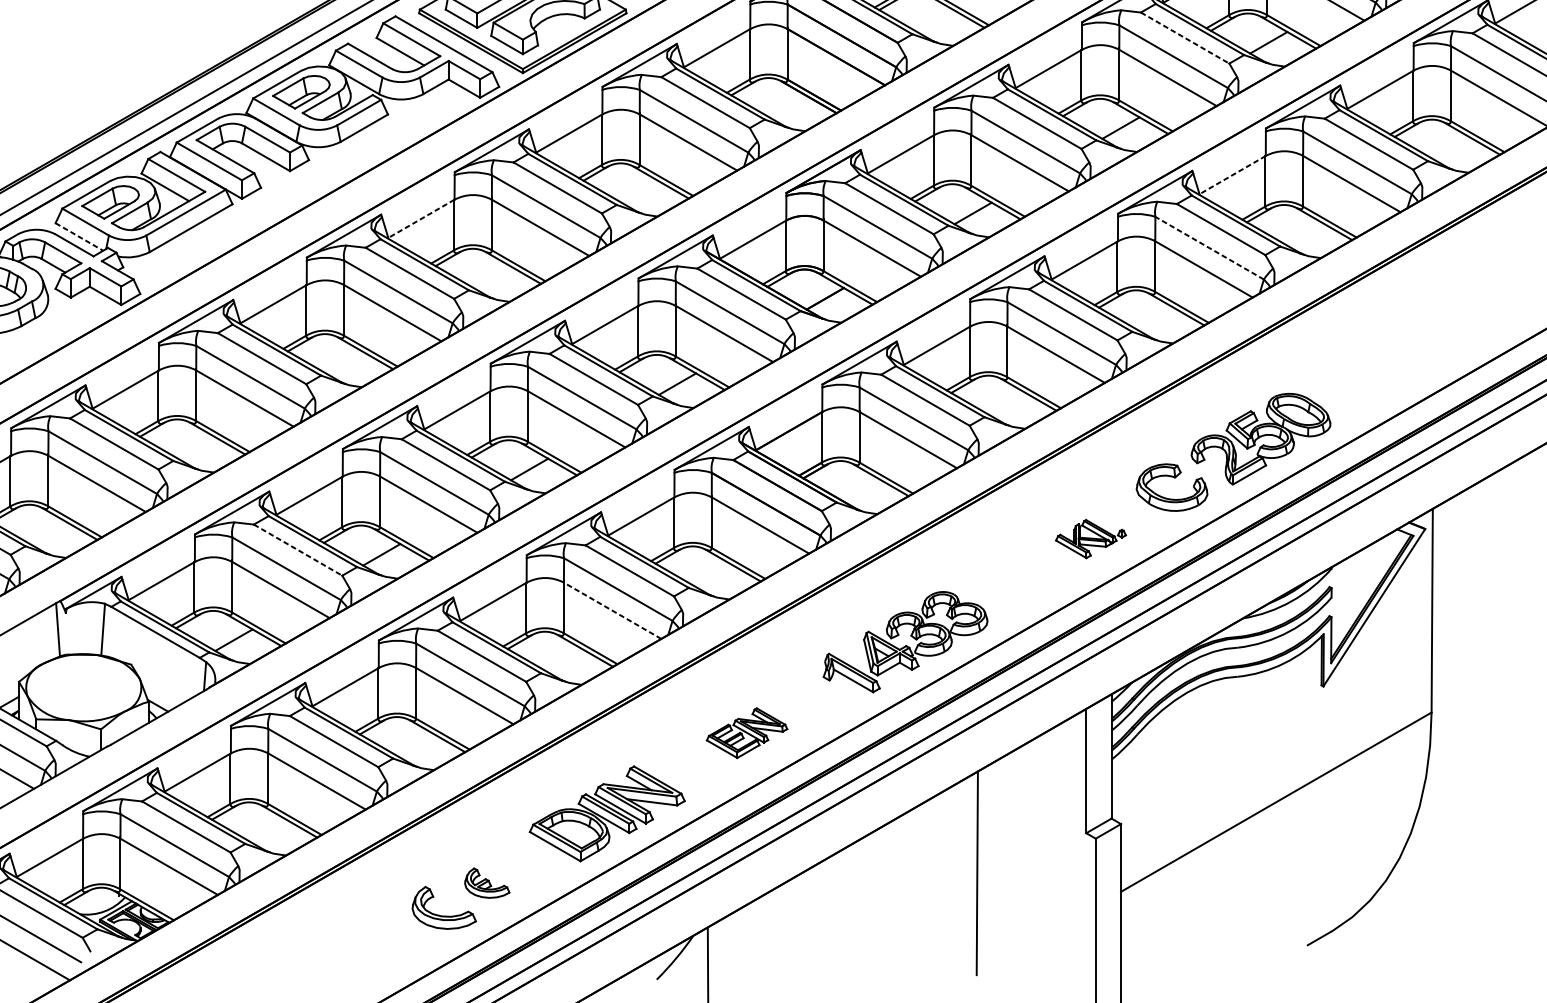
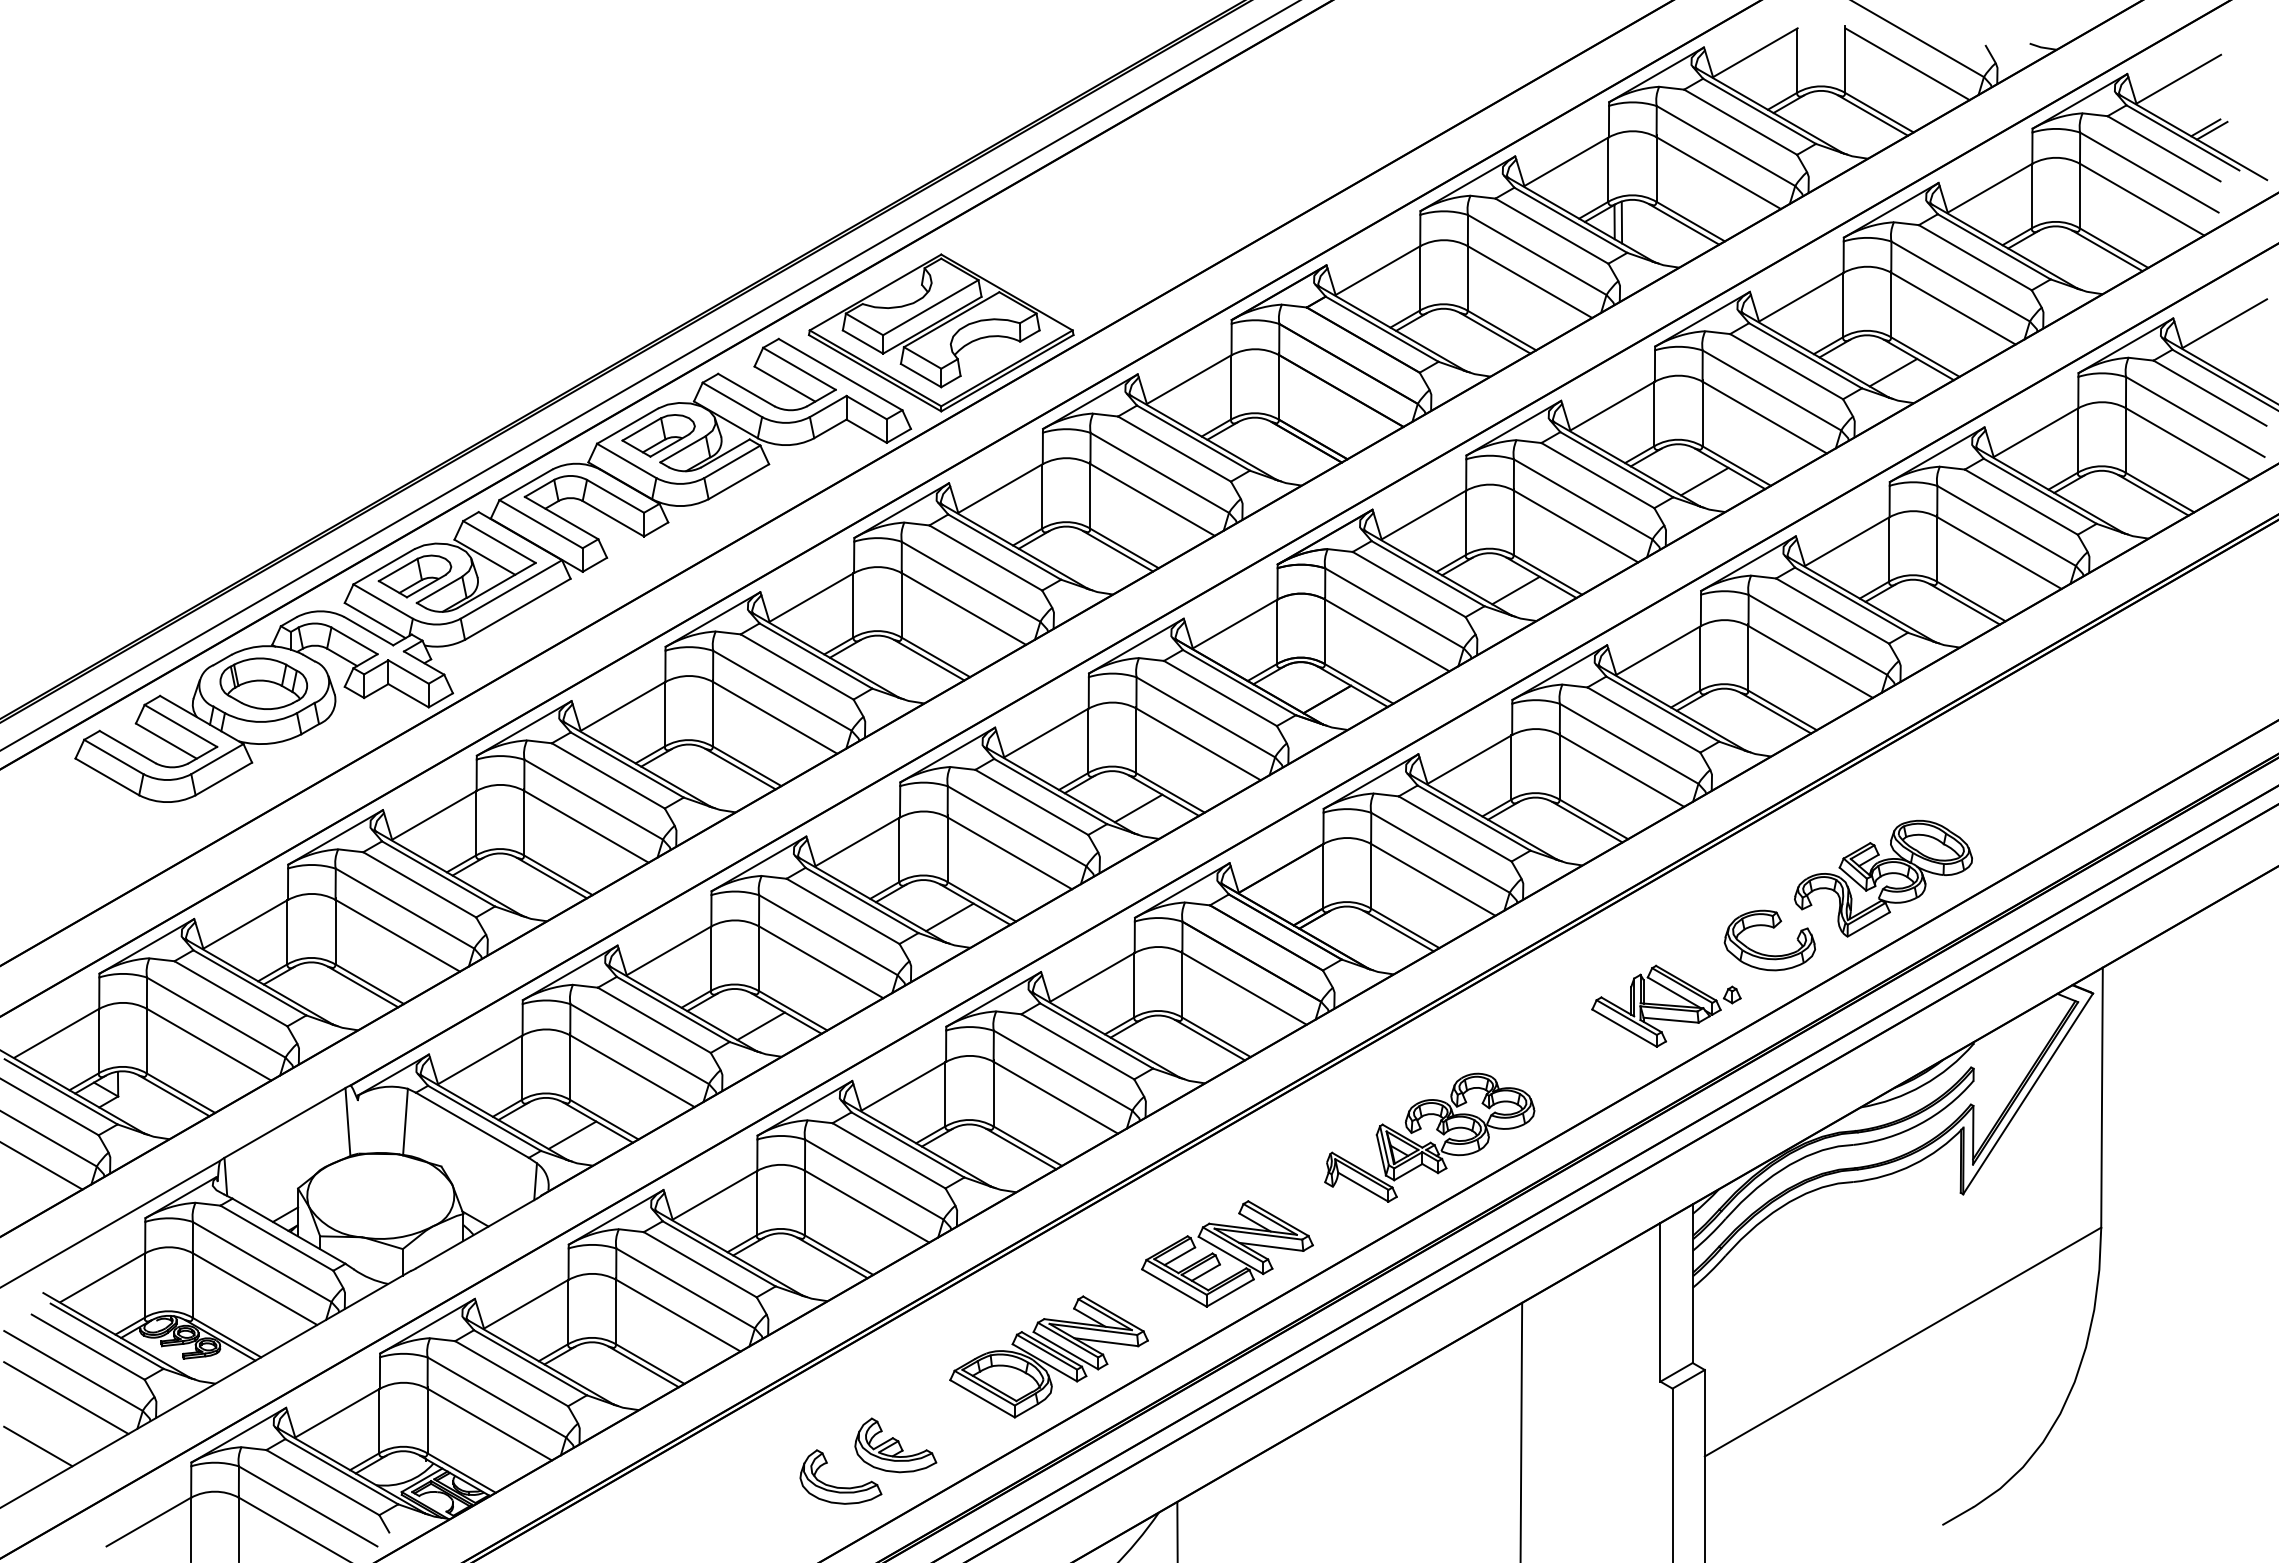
line: (1185, 37) -> (1787, 366), dashed -> solid
line: (1232, 175) -> (1847, 541), dashed -> solid
line: (421, 218) -> (811, 597), dashed -> solid
line: (79, 236) -> (375, 620), dashed -> solid
line: (1209, 247) -> (1817, 634), dashed -> solid
part: (1091, 538) -> (1666, 1005), size x1.67
line: (298, 550) -> (654, 1020), dashed -> solid
line: (612, 610) -> (1055, 1097), dashed -> solid
part: (747, 732) -> (1227, 1253), size x1.67
part: (487, 883) -> (895, 1445), size x1.43

